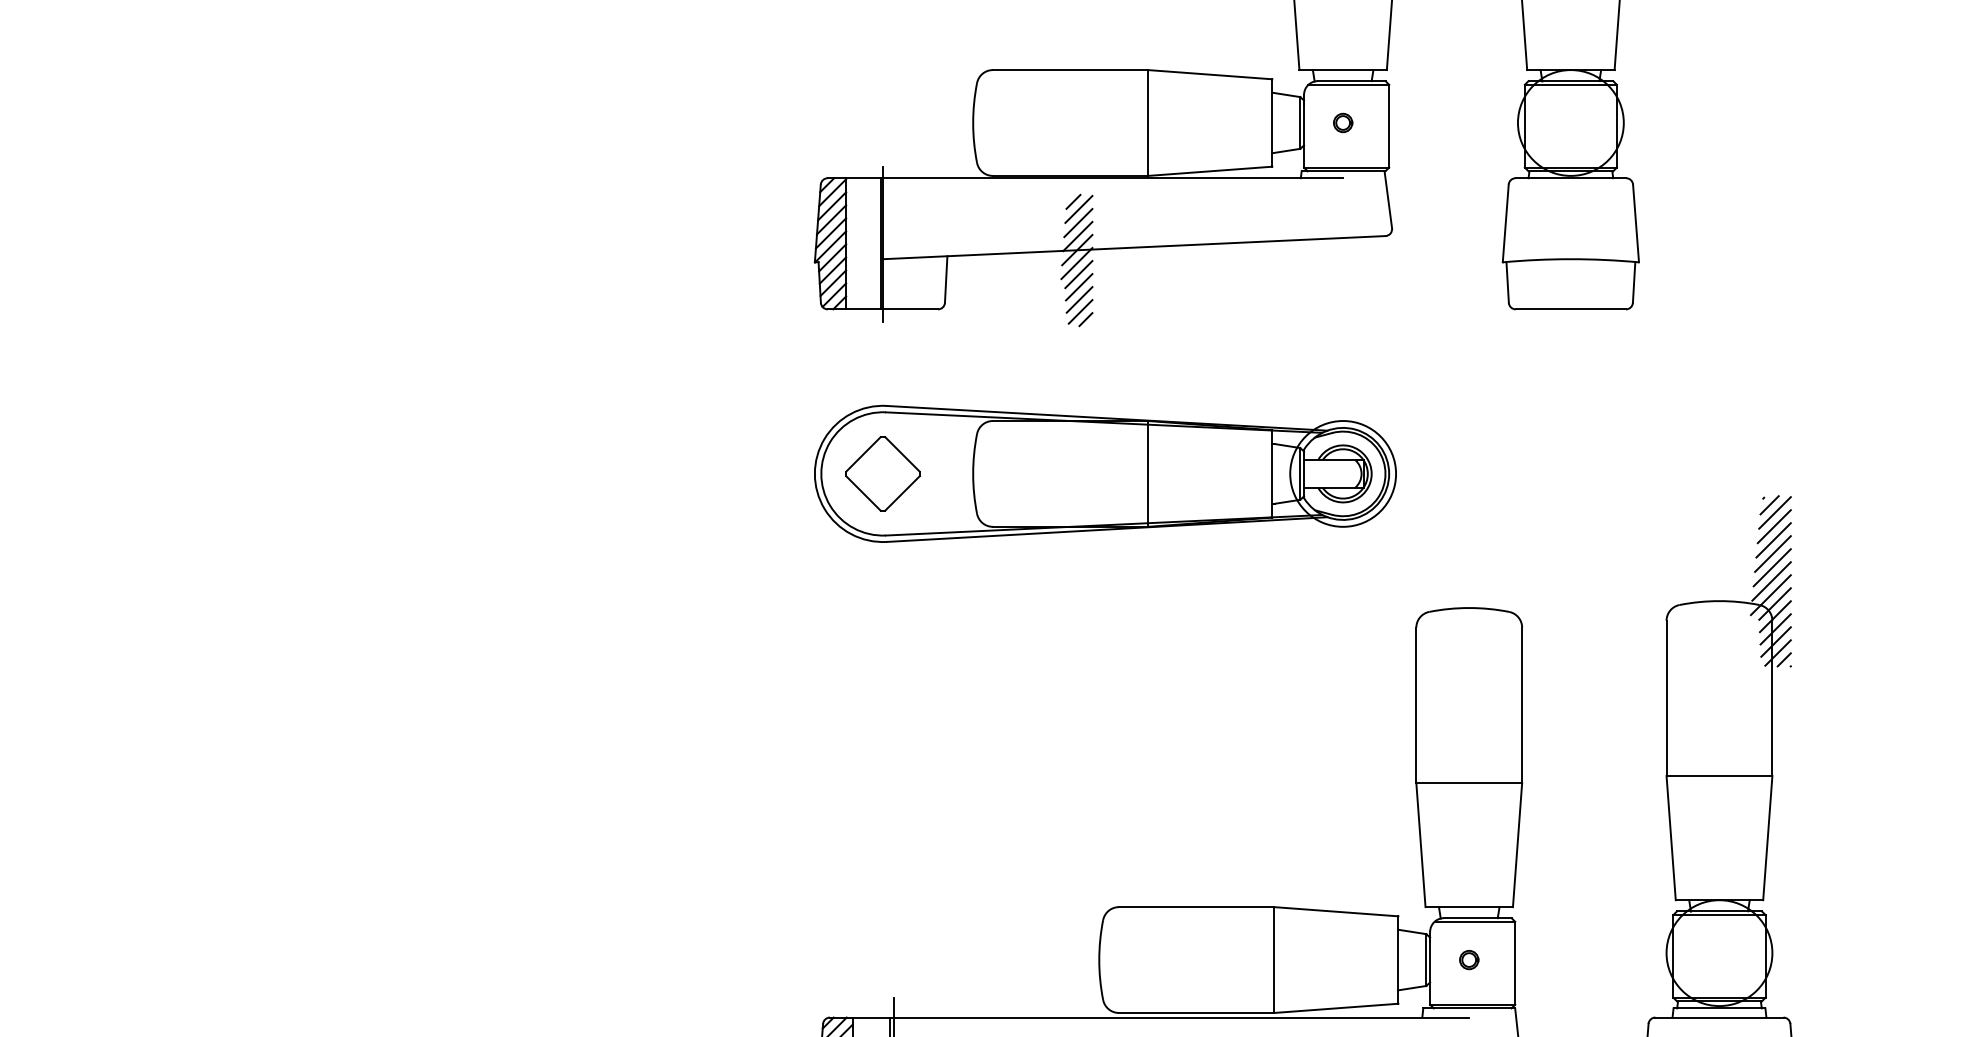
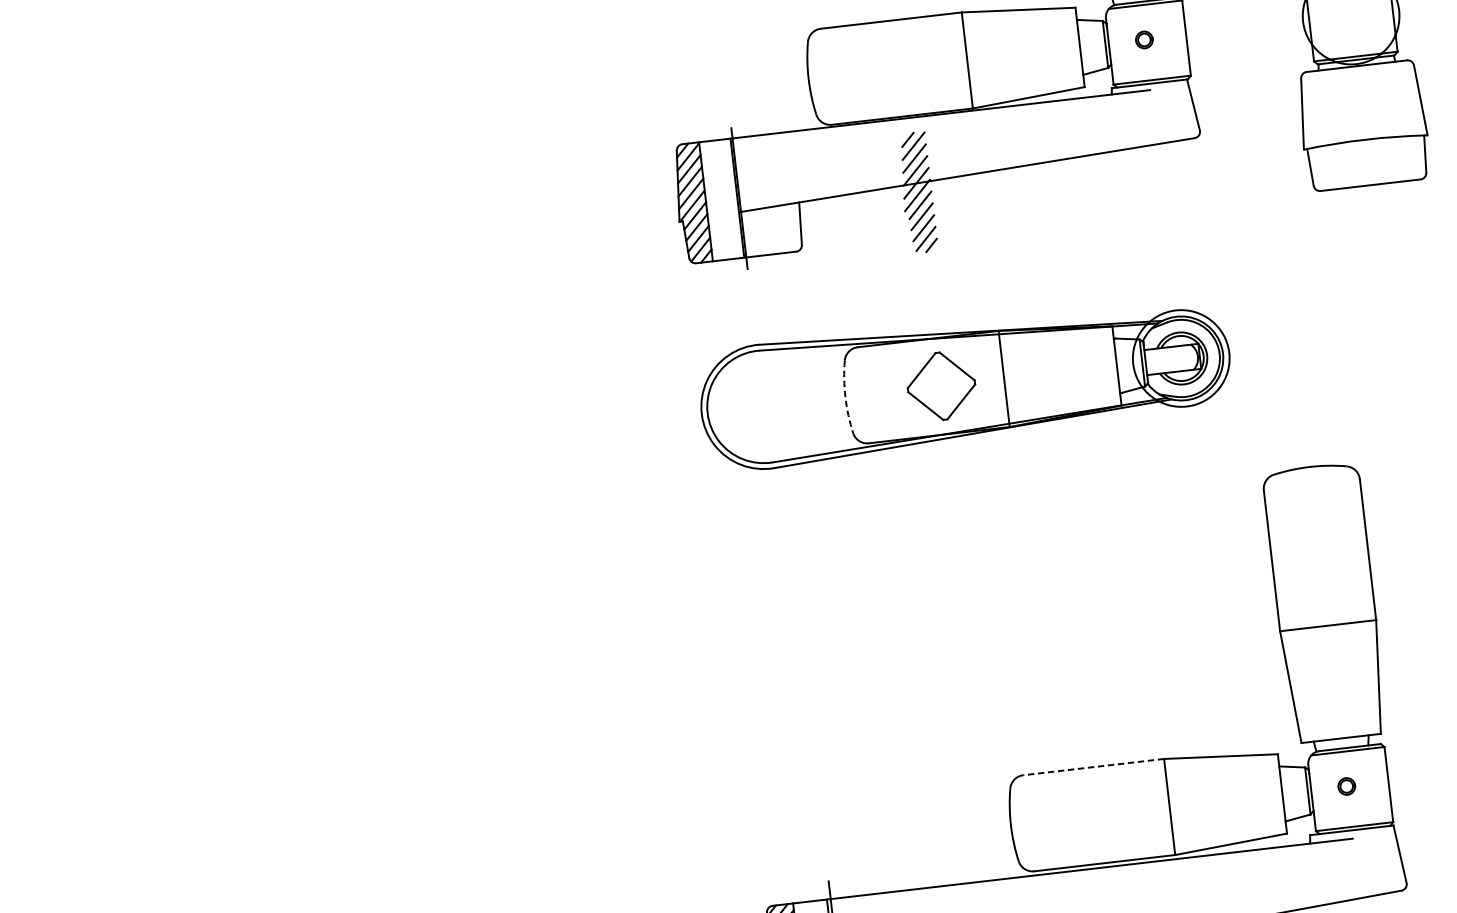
part: (882, 473) -> (941, 385), moved
arc: (973, 473) -> (845, 396), solid -> dashed
line: (1196, 907) -> (1093, 767), solid -> dashed

